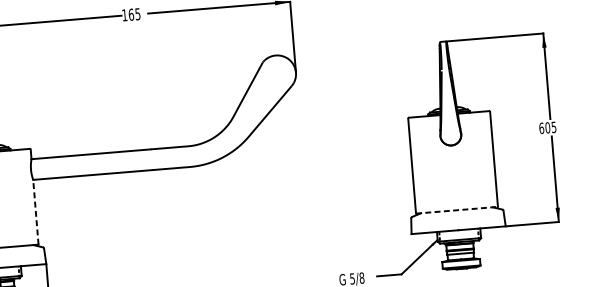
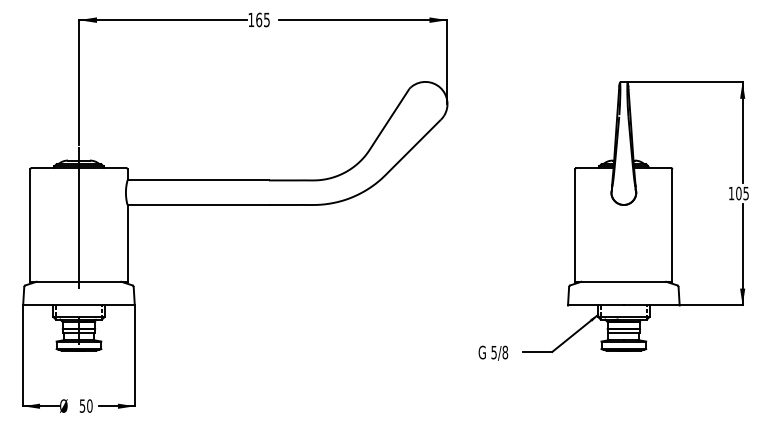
text: (541, 128) -> (731, 193), 605 -> 105
line: (456, 210) -> (623, 281), dashed -> solid
line: (35, 211) -> (127, 242), dashed -> solid

